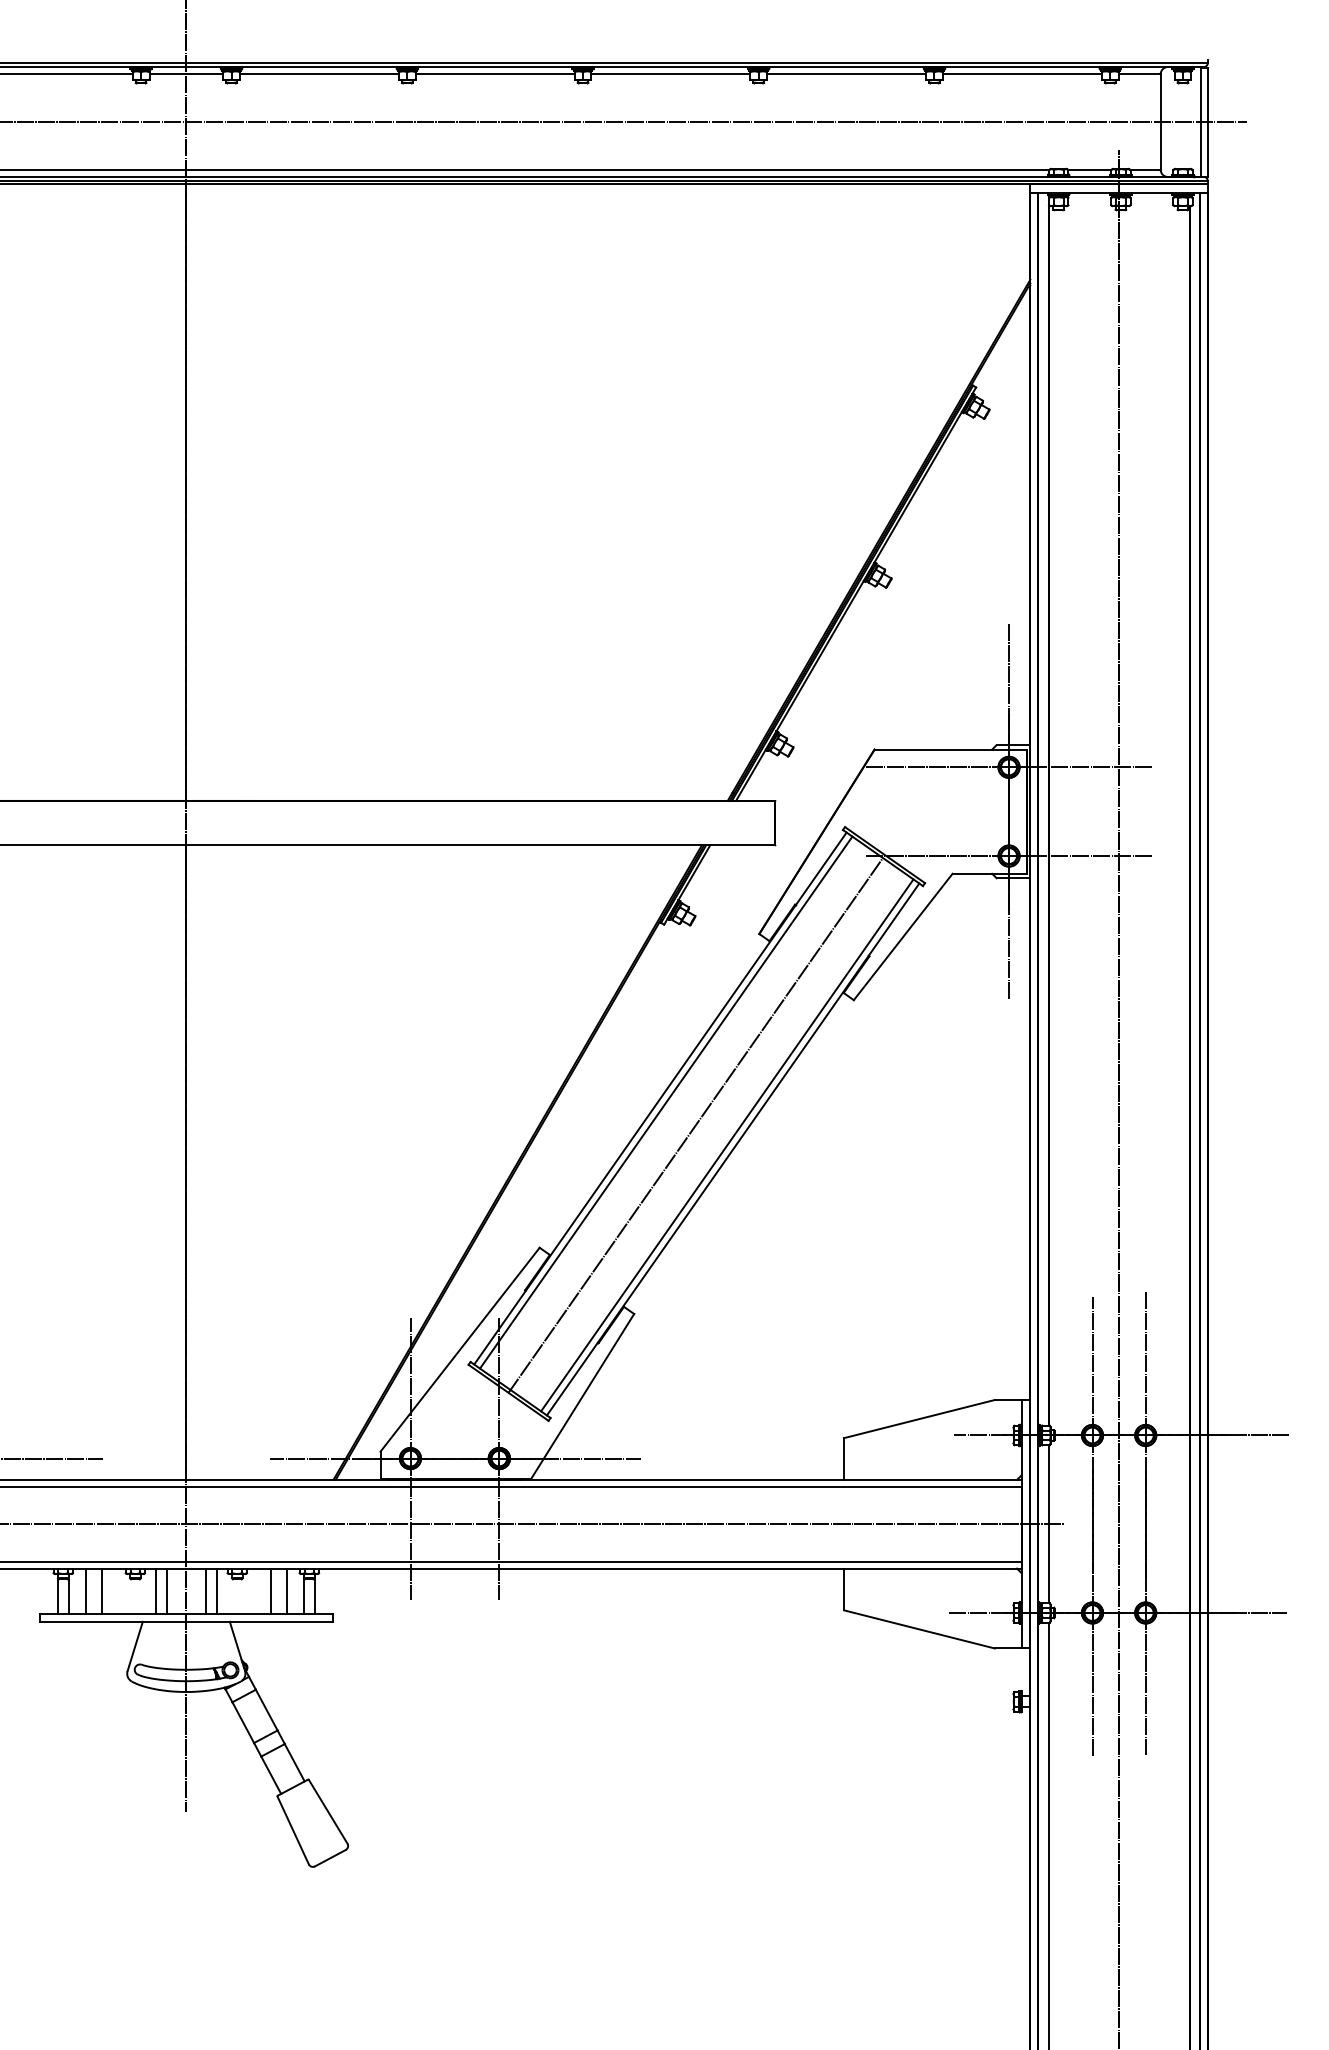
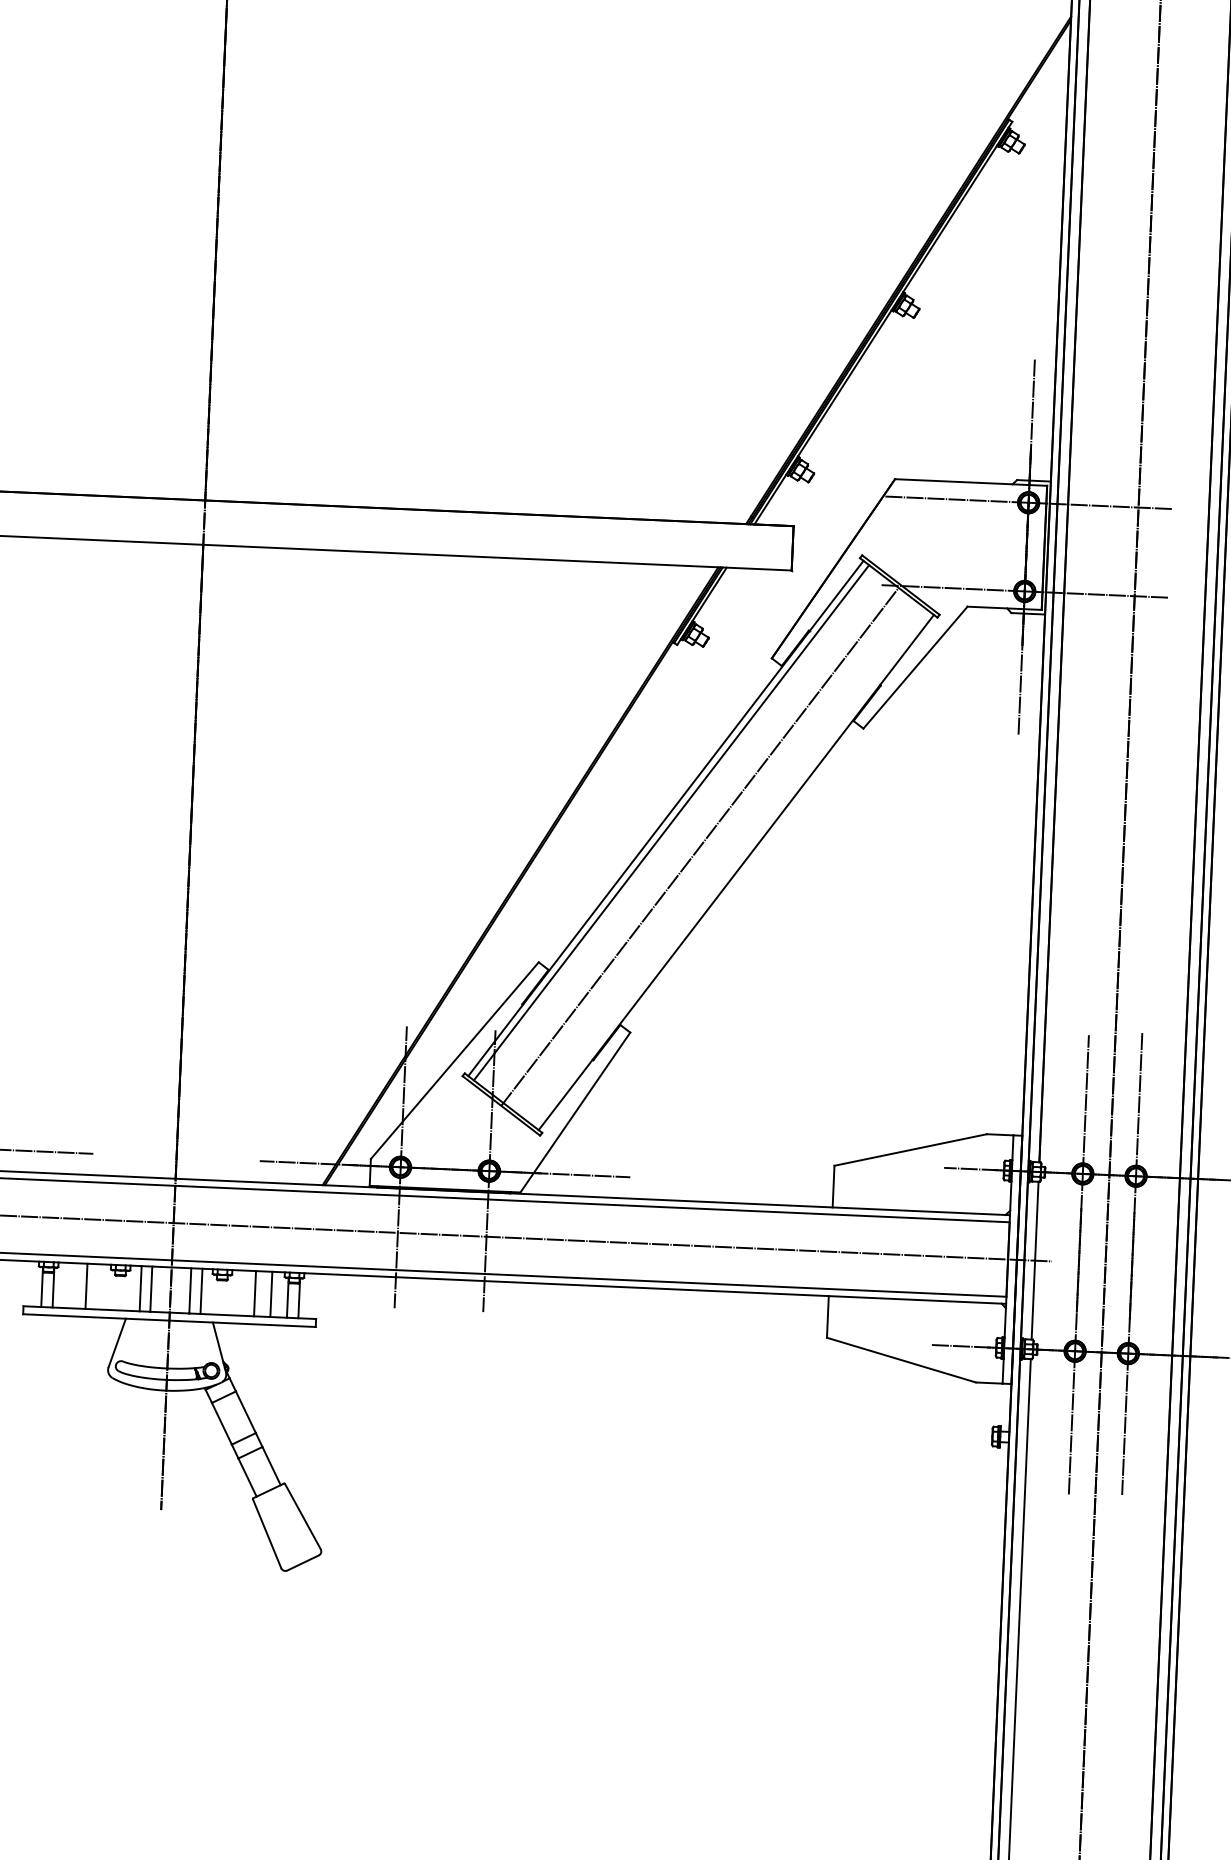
line: (727, 1145) -> (730, 868), removed
line: (85, 1590) -> (70, 1284), removed

